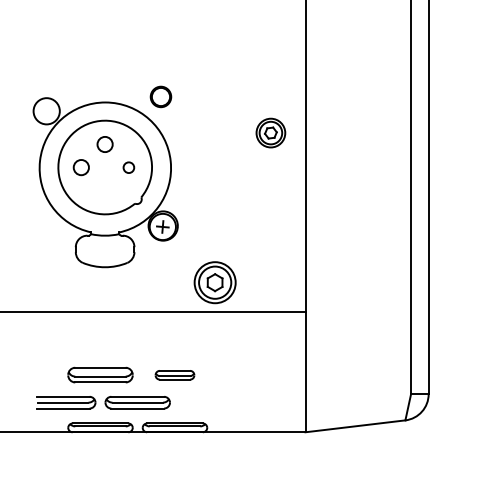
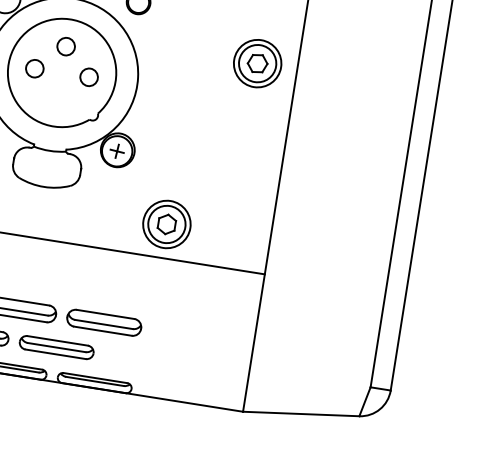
part: (270, 132) -> (257, 62), size x1.43
circle: (128, 167) -> (88, 77), size x1.43
part: (174, 375) -> (103, 323), size x1.67

